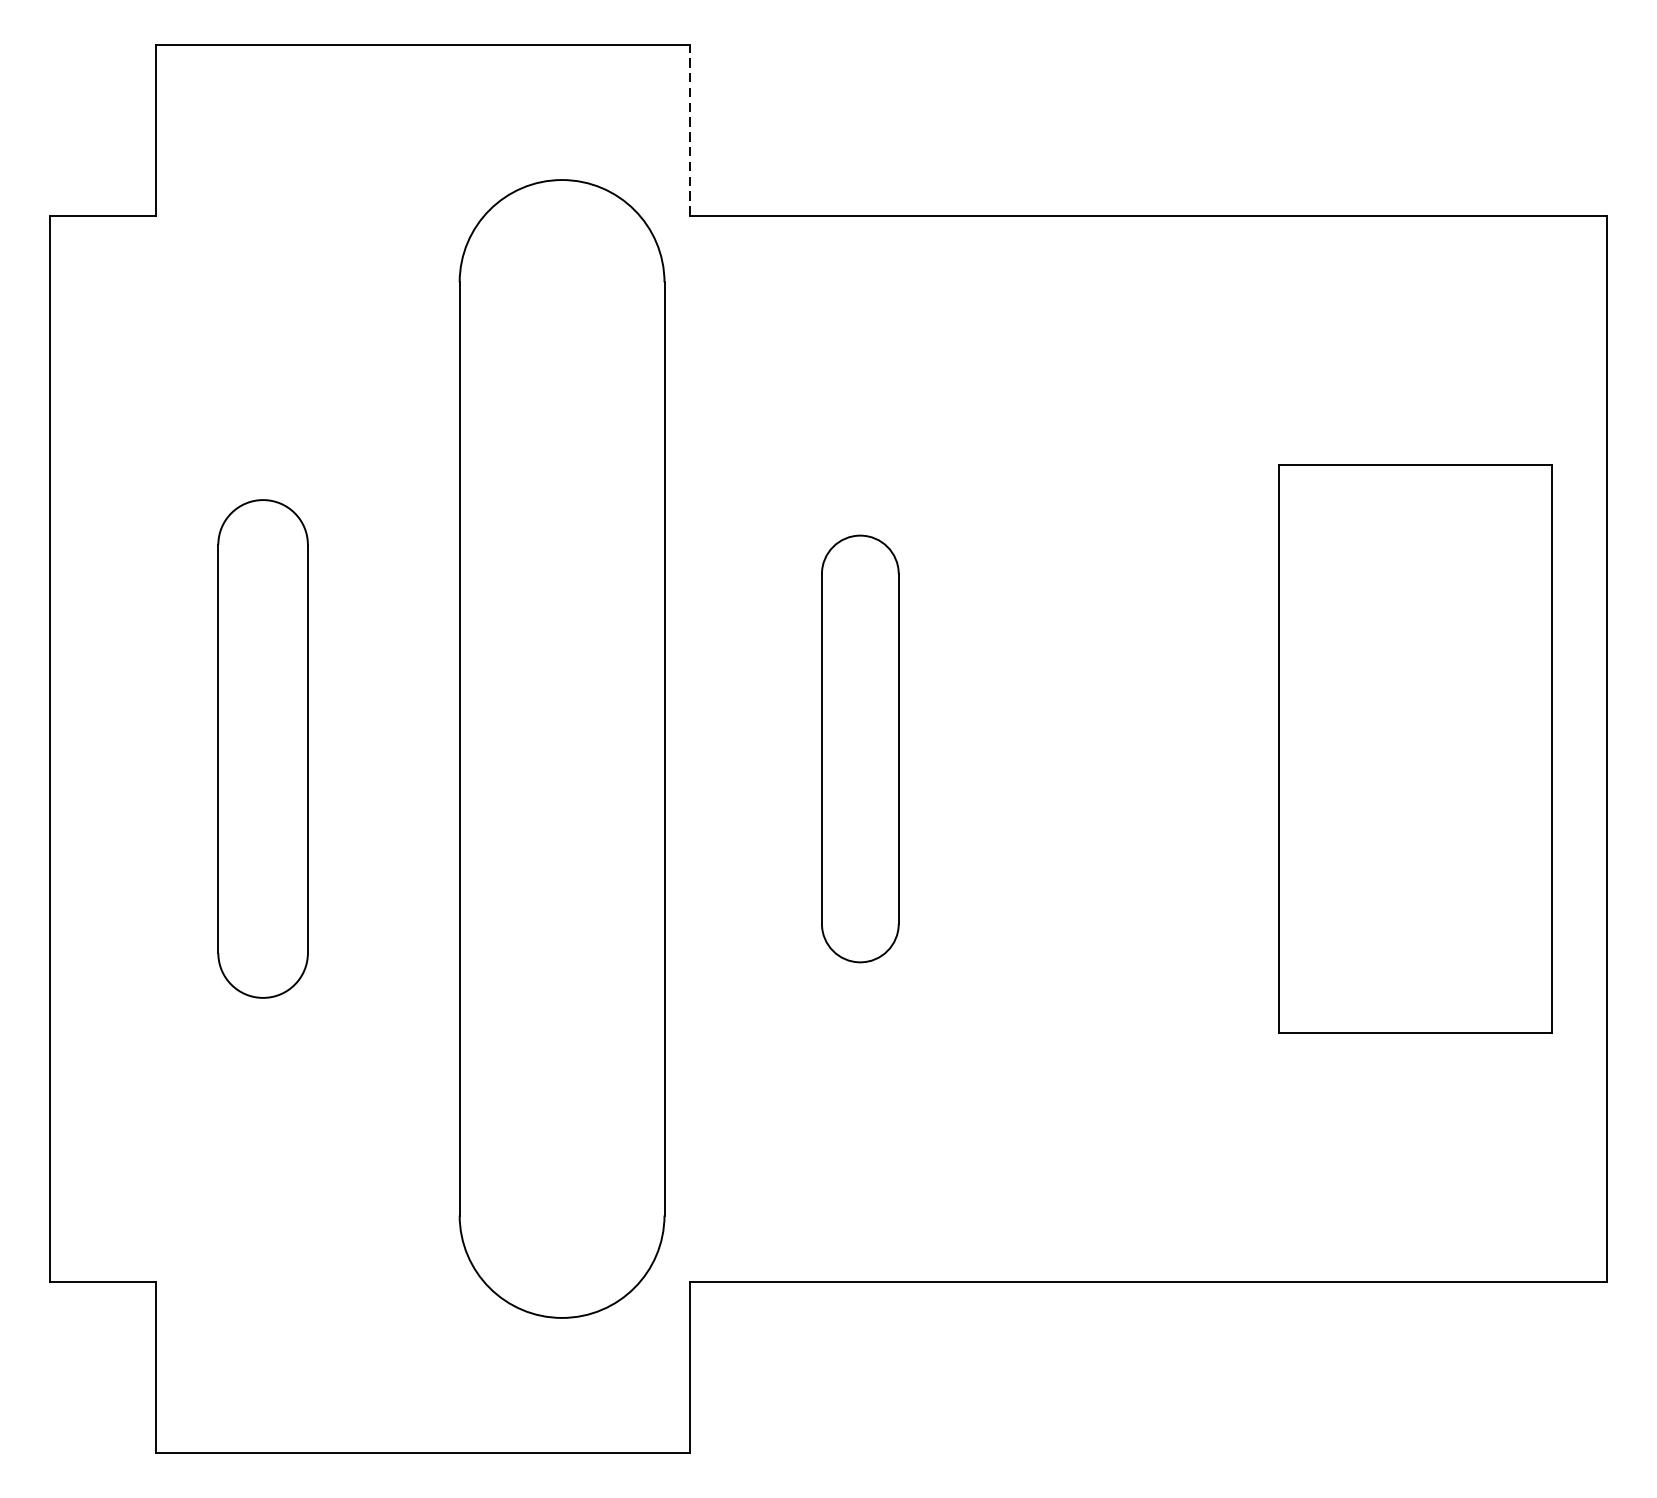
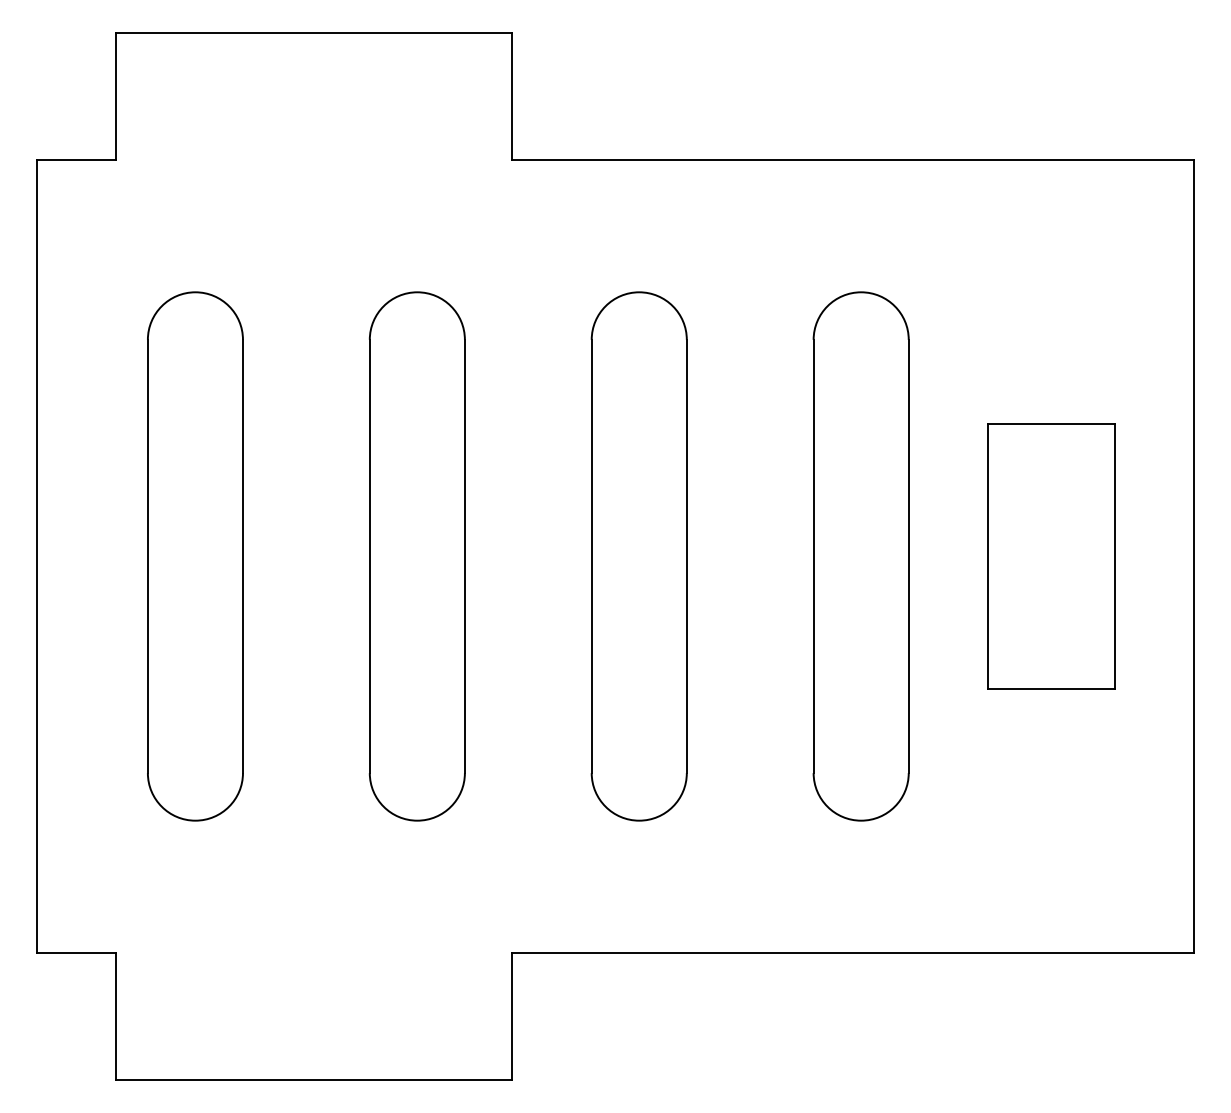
line: (689, 129) -> (512, 96), dashed -> solid
part: (263, 749) -> (195, 556), size x1.43
part: (560, 749) -> (416, 556), size x0.62
part: (859, 749) -> (638, 556), size x1.67
part: (1158, 749) -> (860, 556), added
part: (1415, 749) -> (1051, 556), size x0.62

